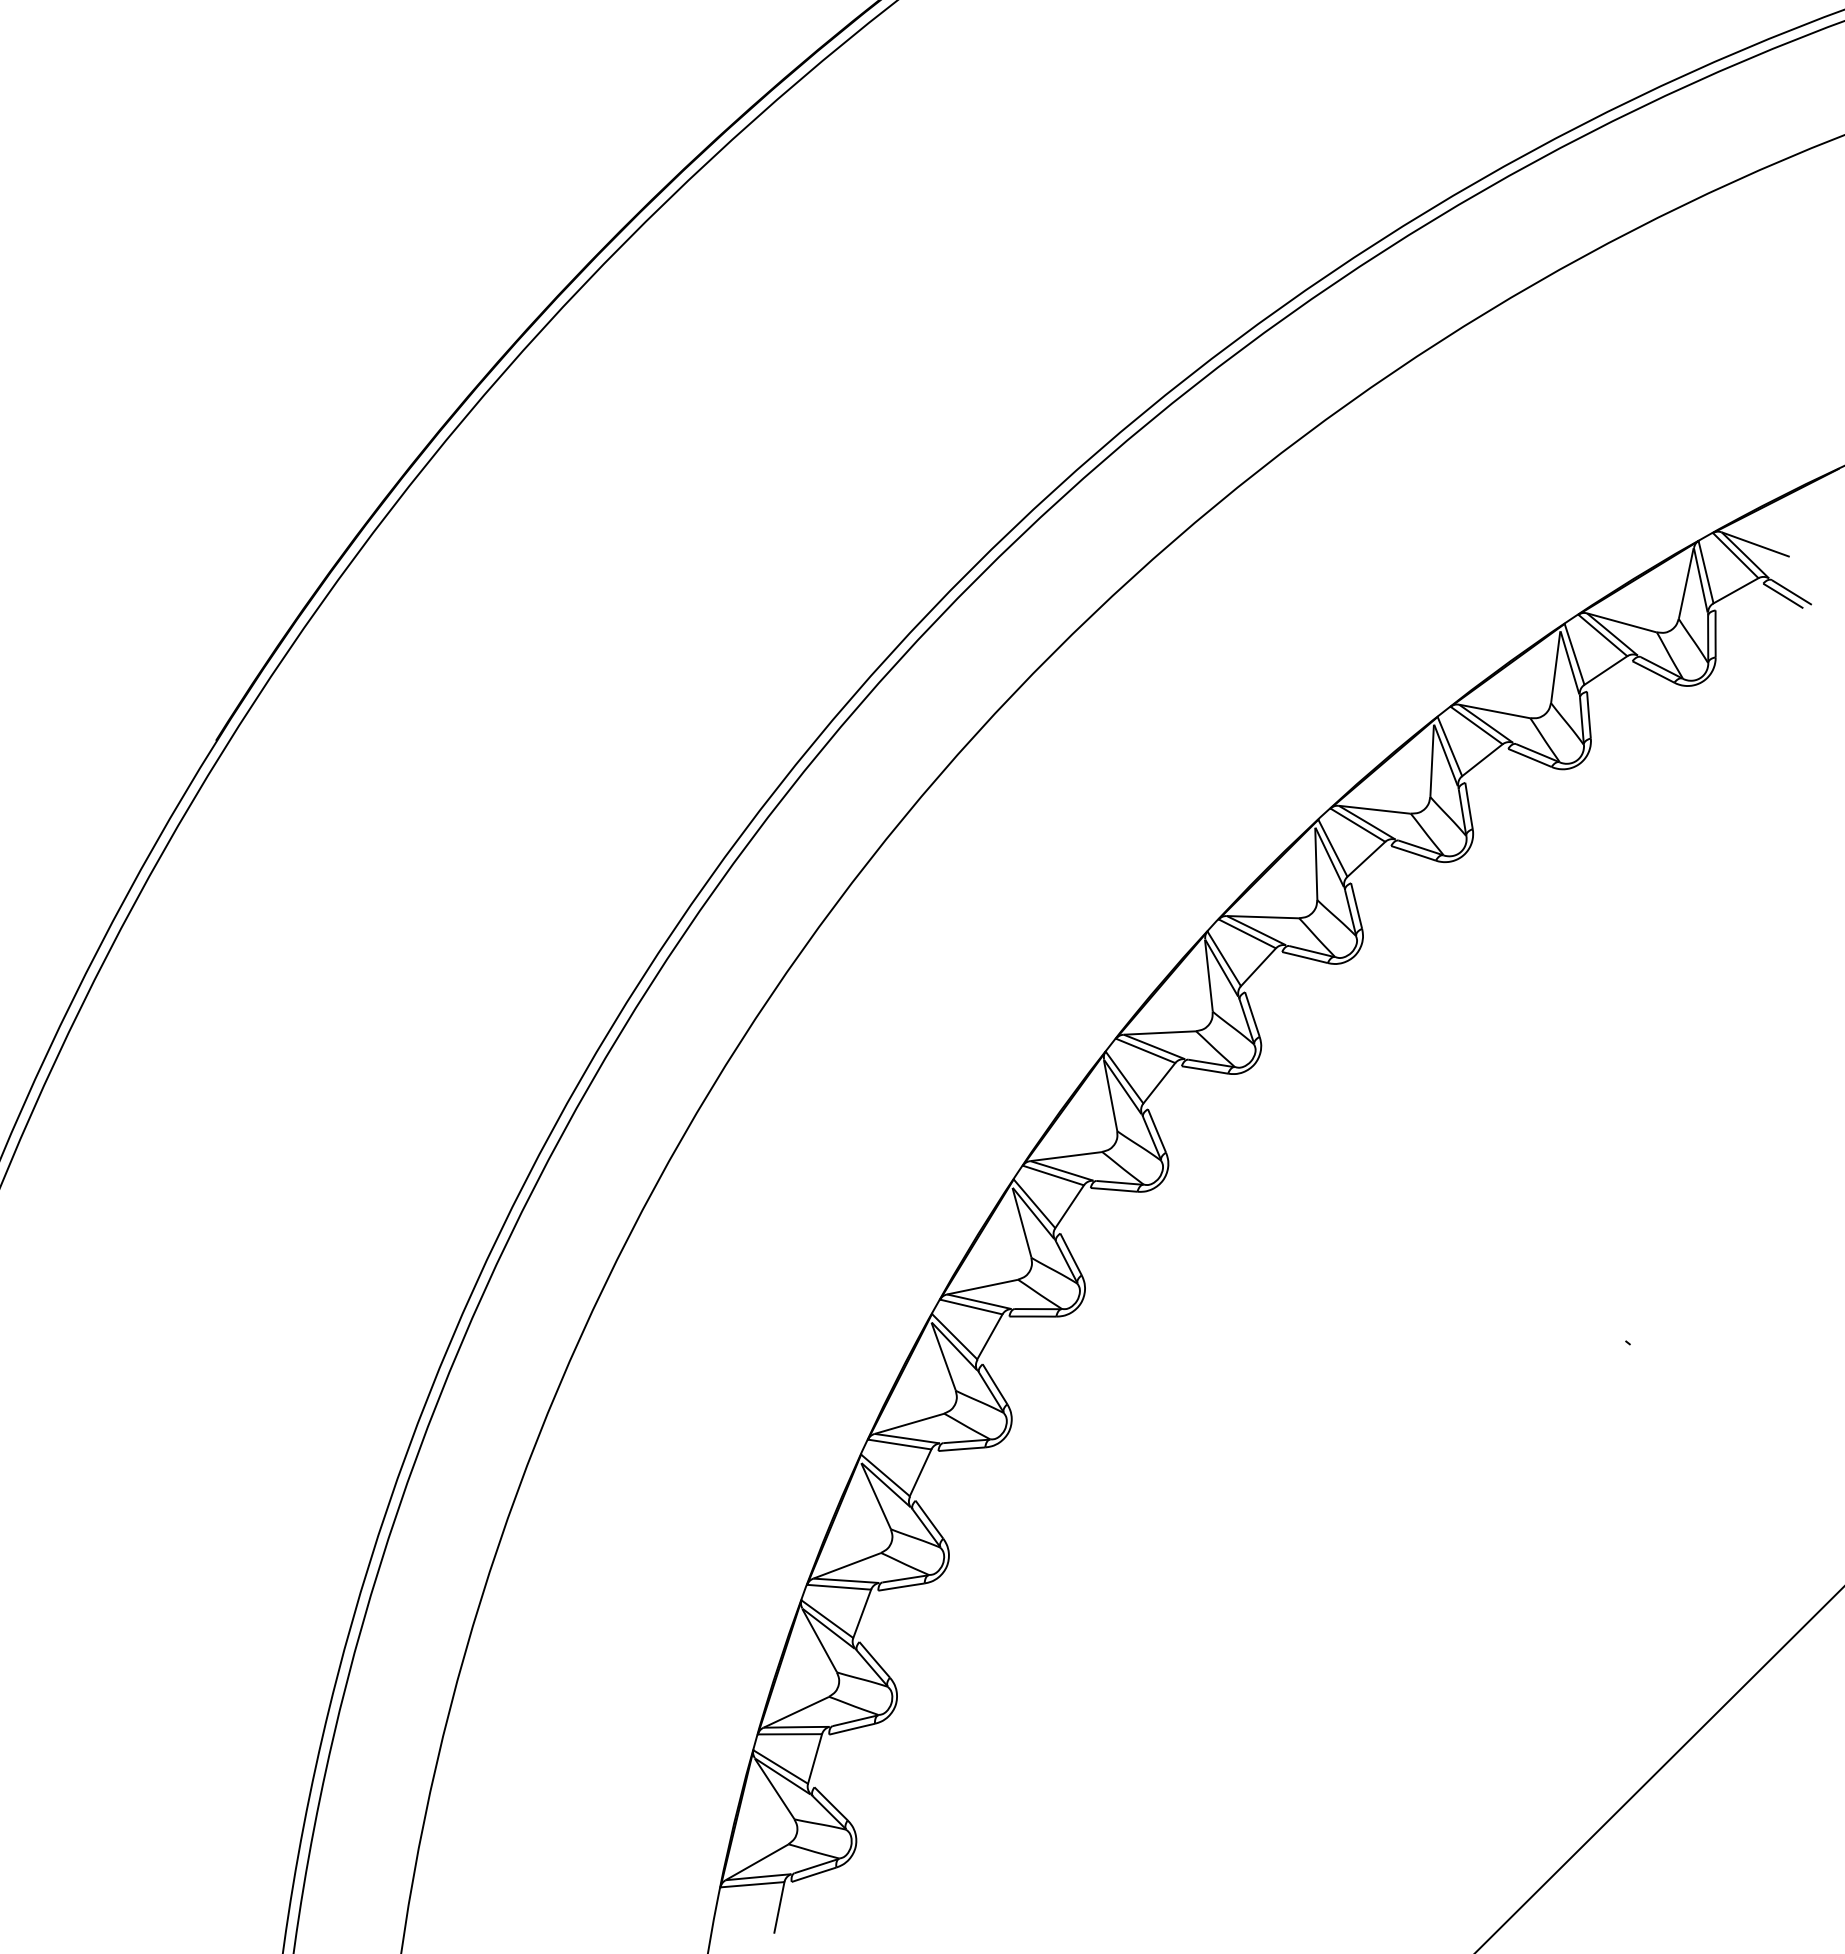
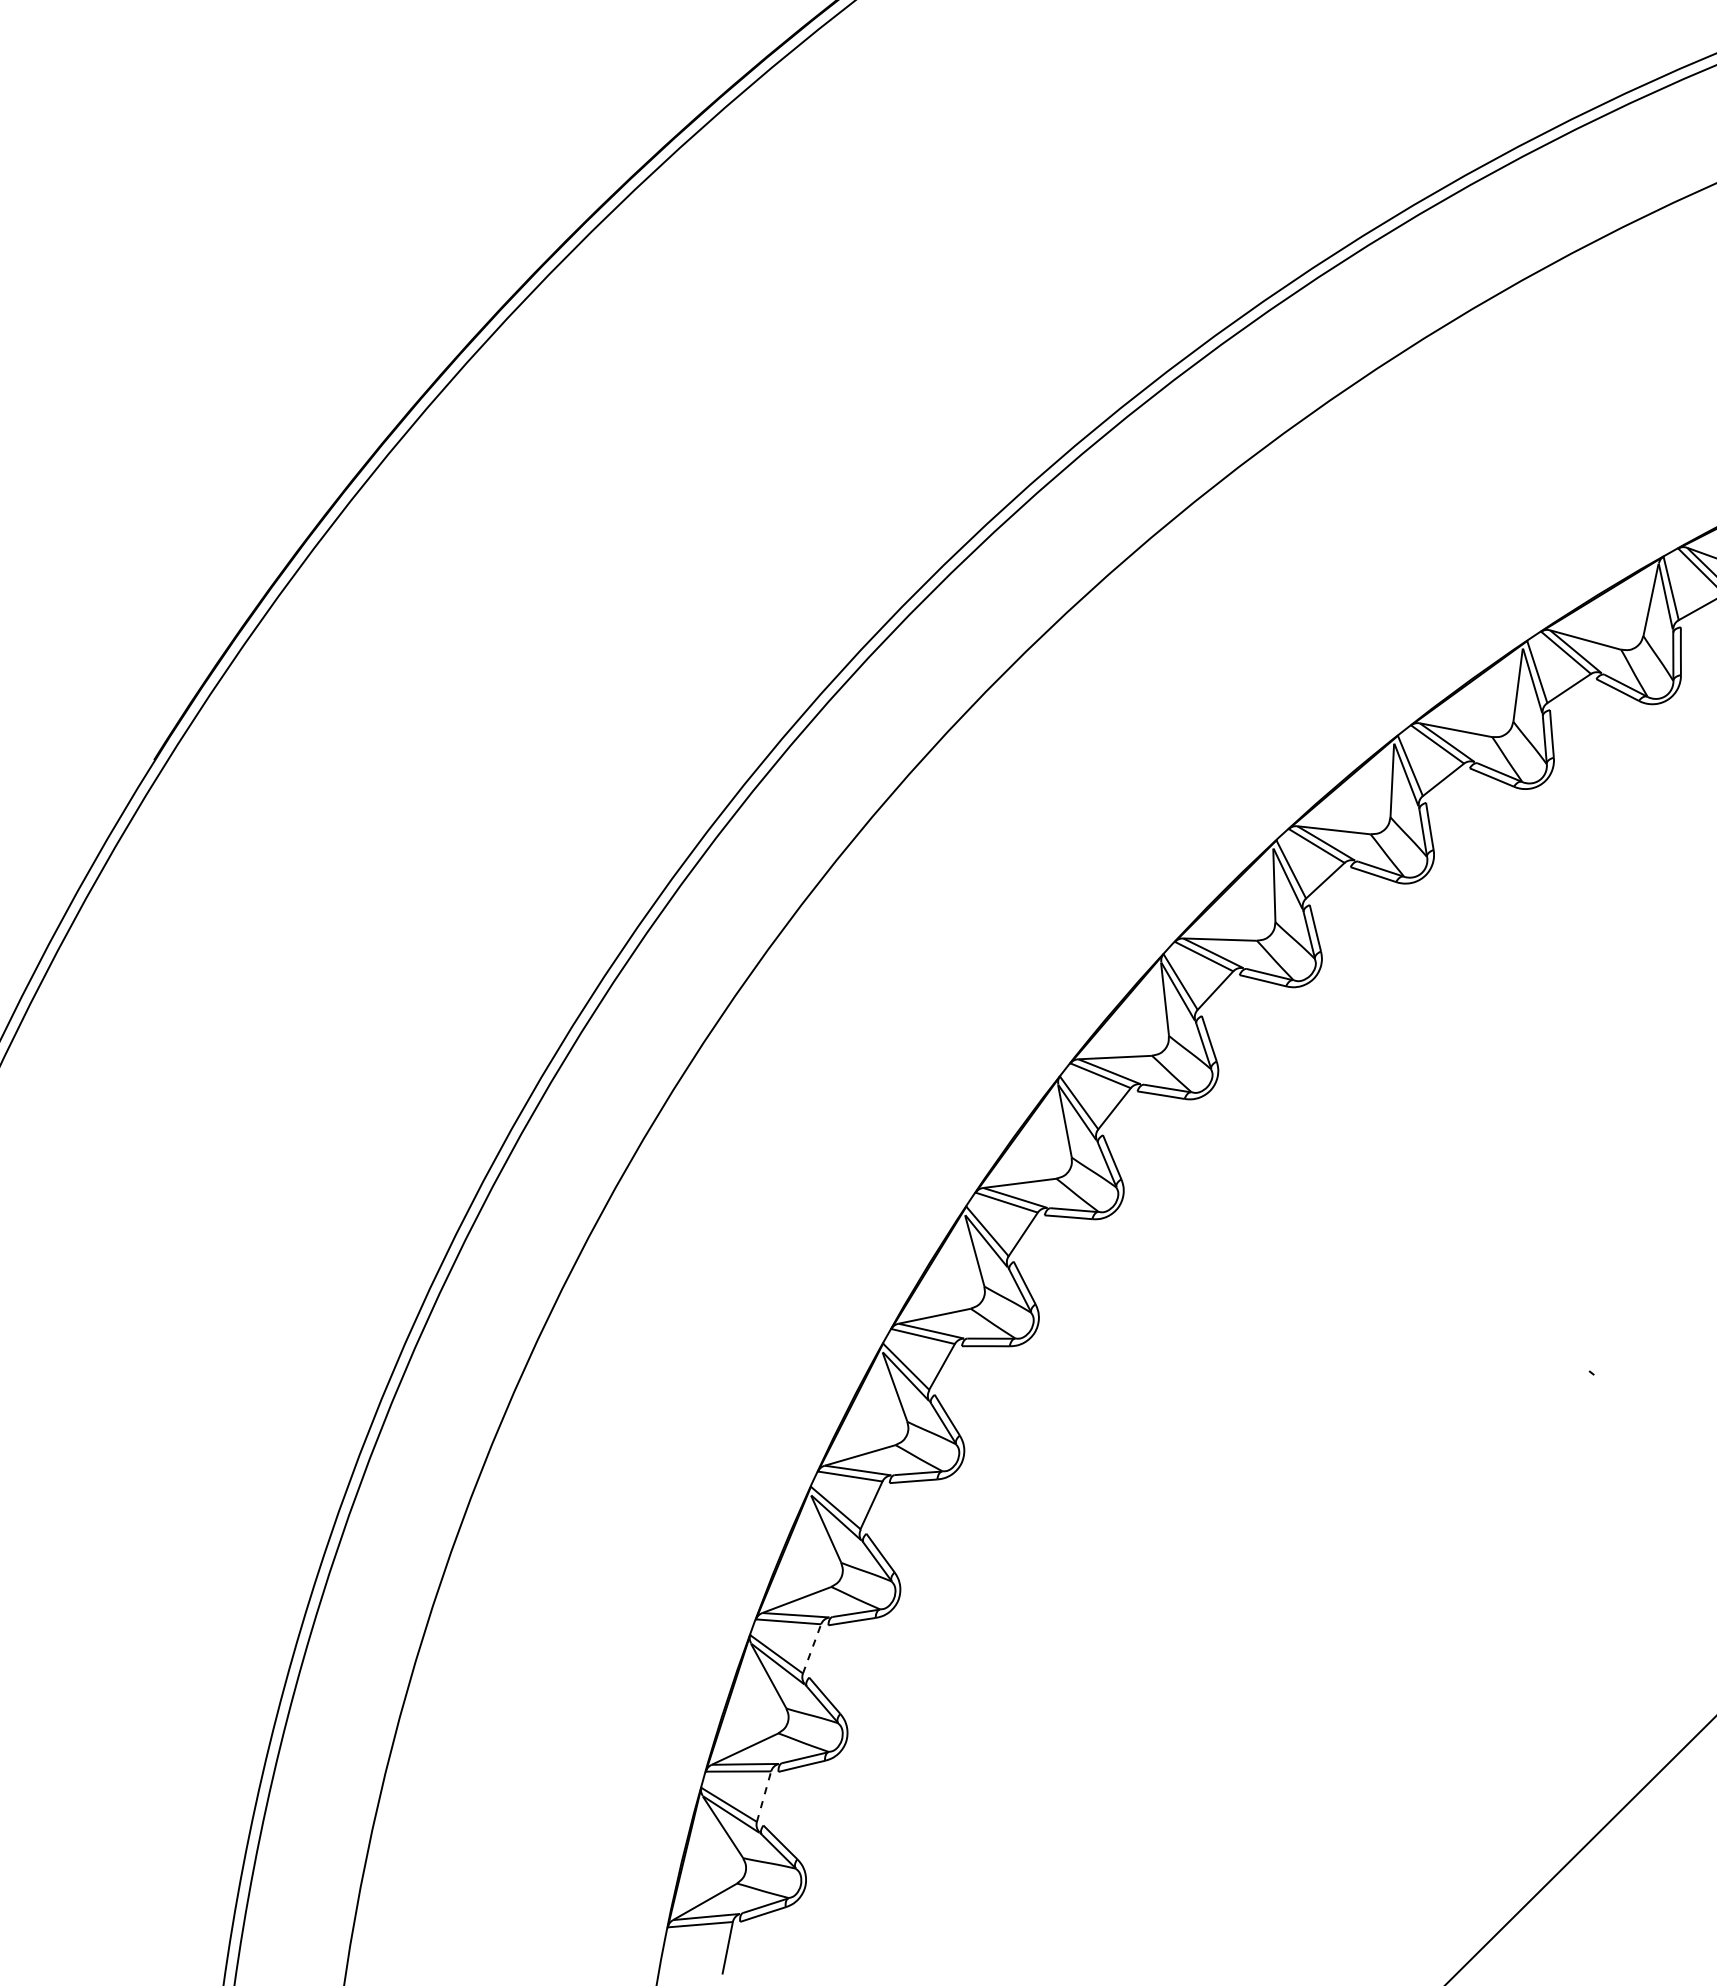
line: (862, 1613) -> (812, 1648), solid -> dashed
line: (815, 1759) -> (764, 1797), solid -> dashed

